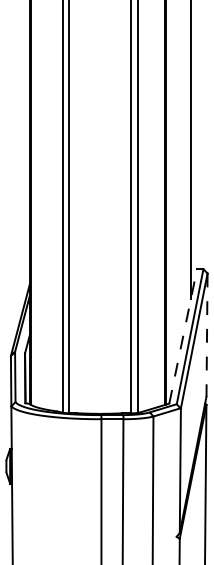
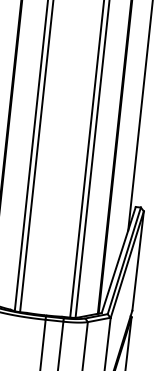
line: (207, 335) -> (138, 261), dashed -> solid
line: (183, 336) -> (118, 260), dashed -> solid

